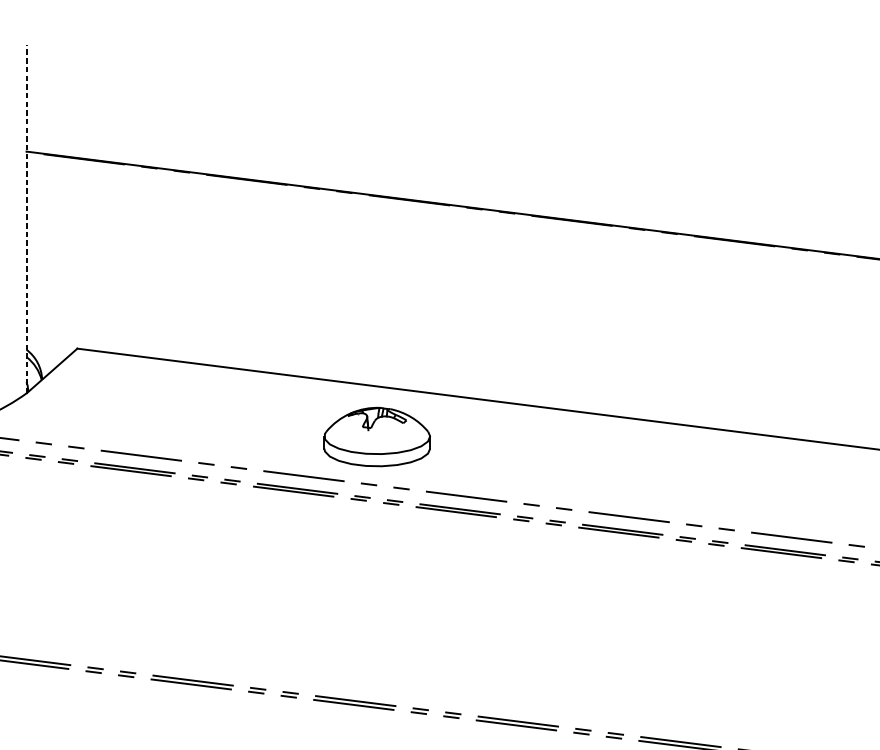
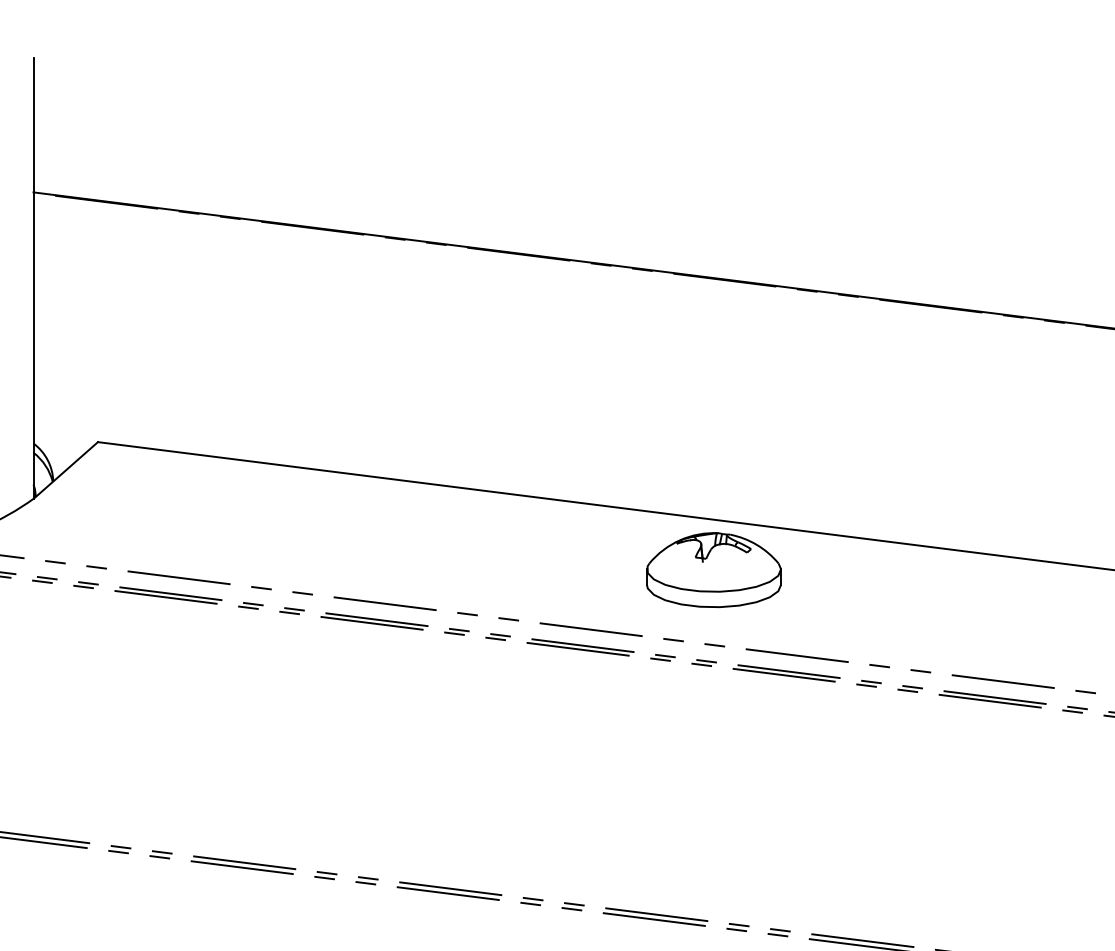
line: (26, 219) -> (33, 278), dashed -> solid
part: (376, 437) -> (713, 570), moved

